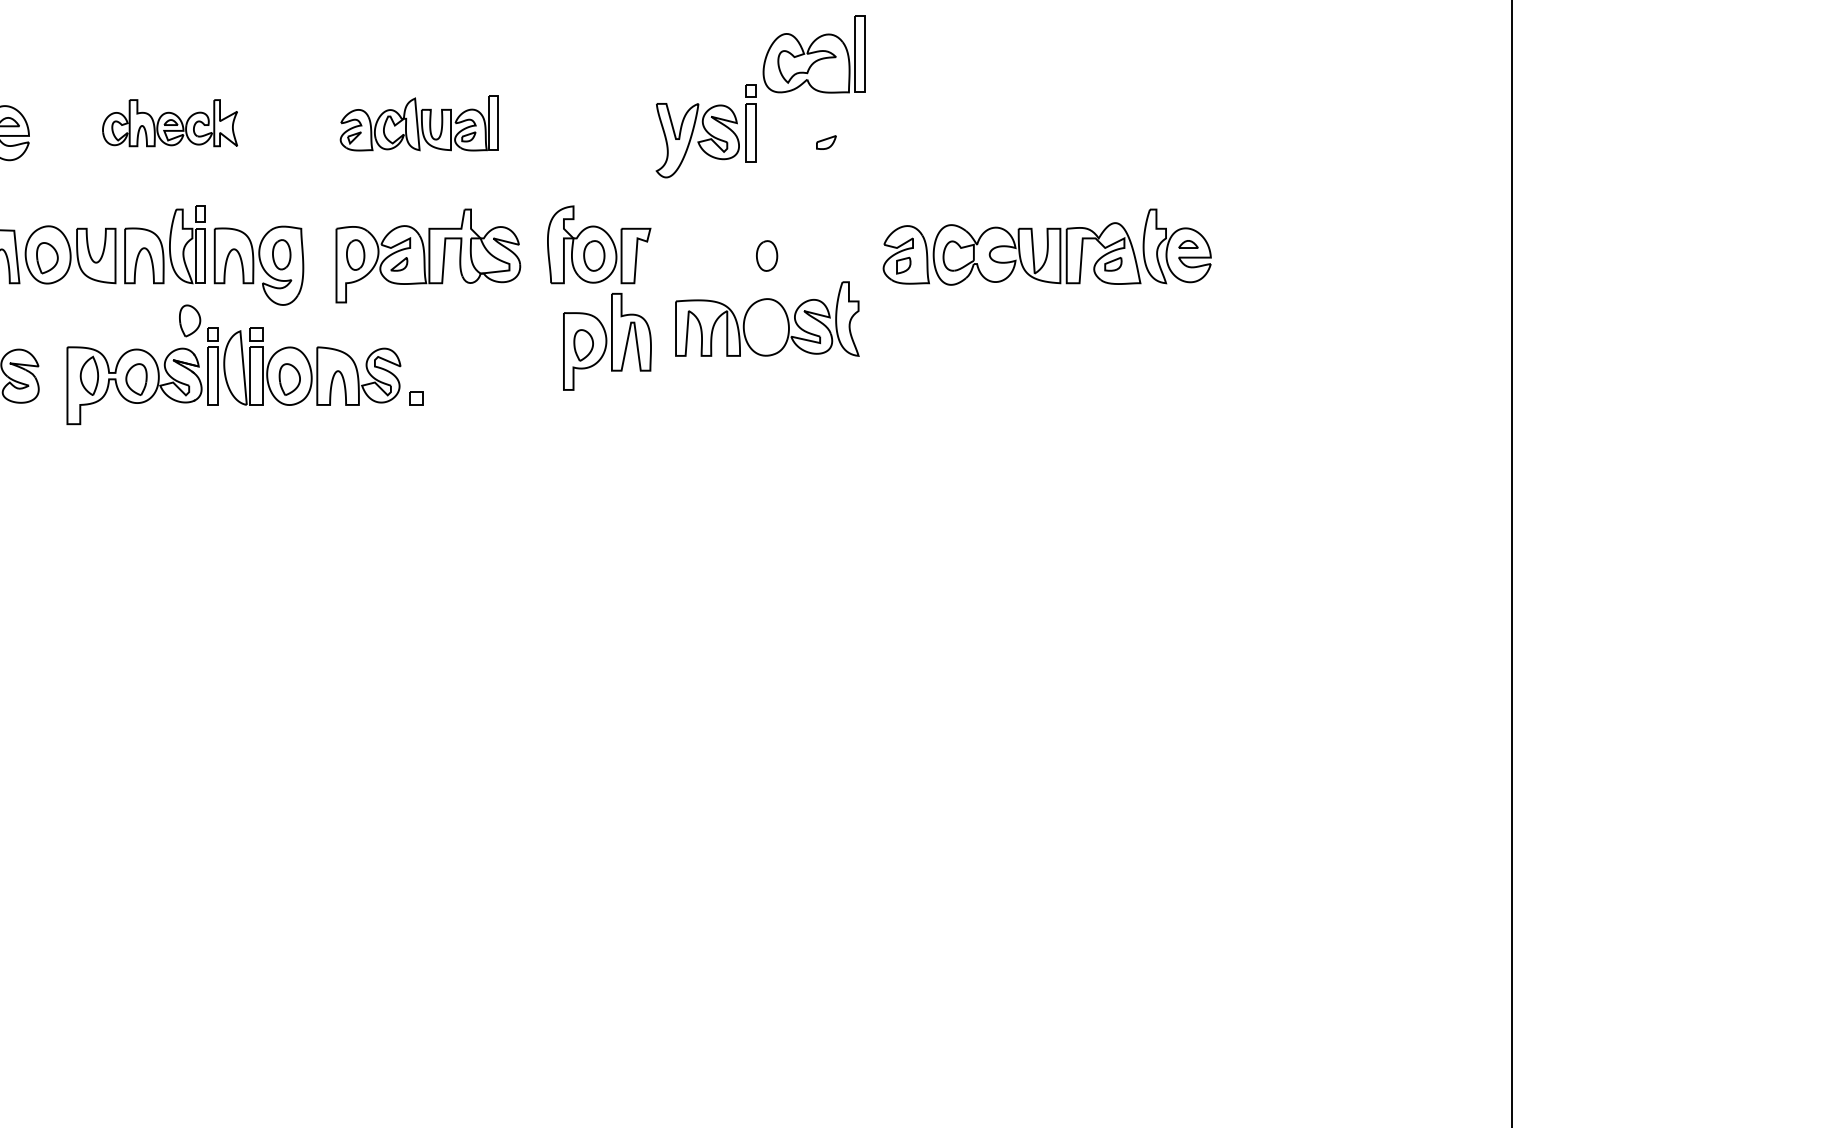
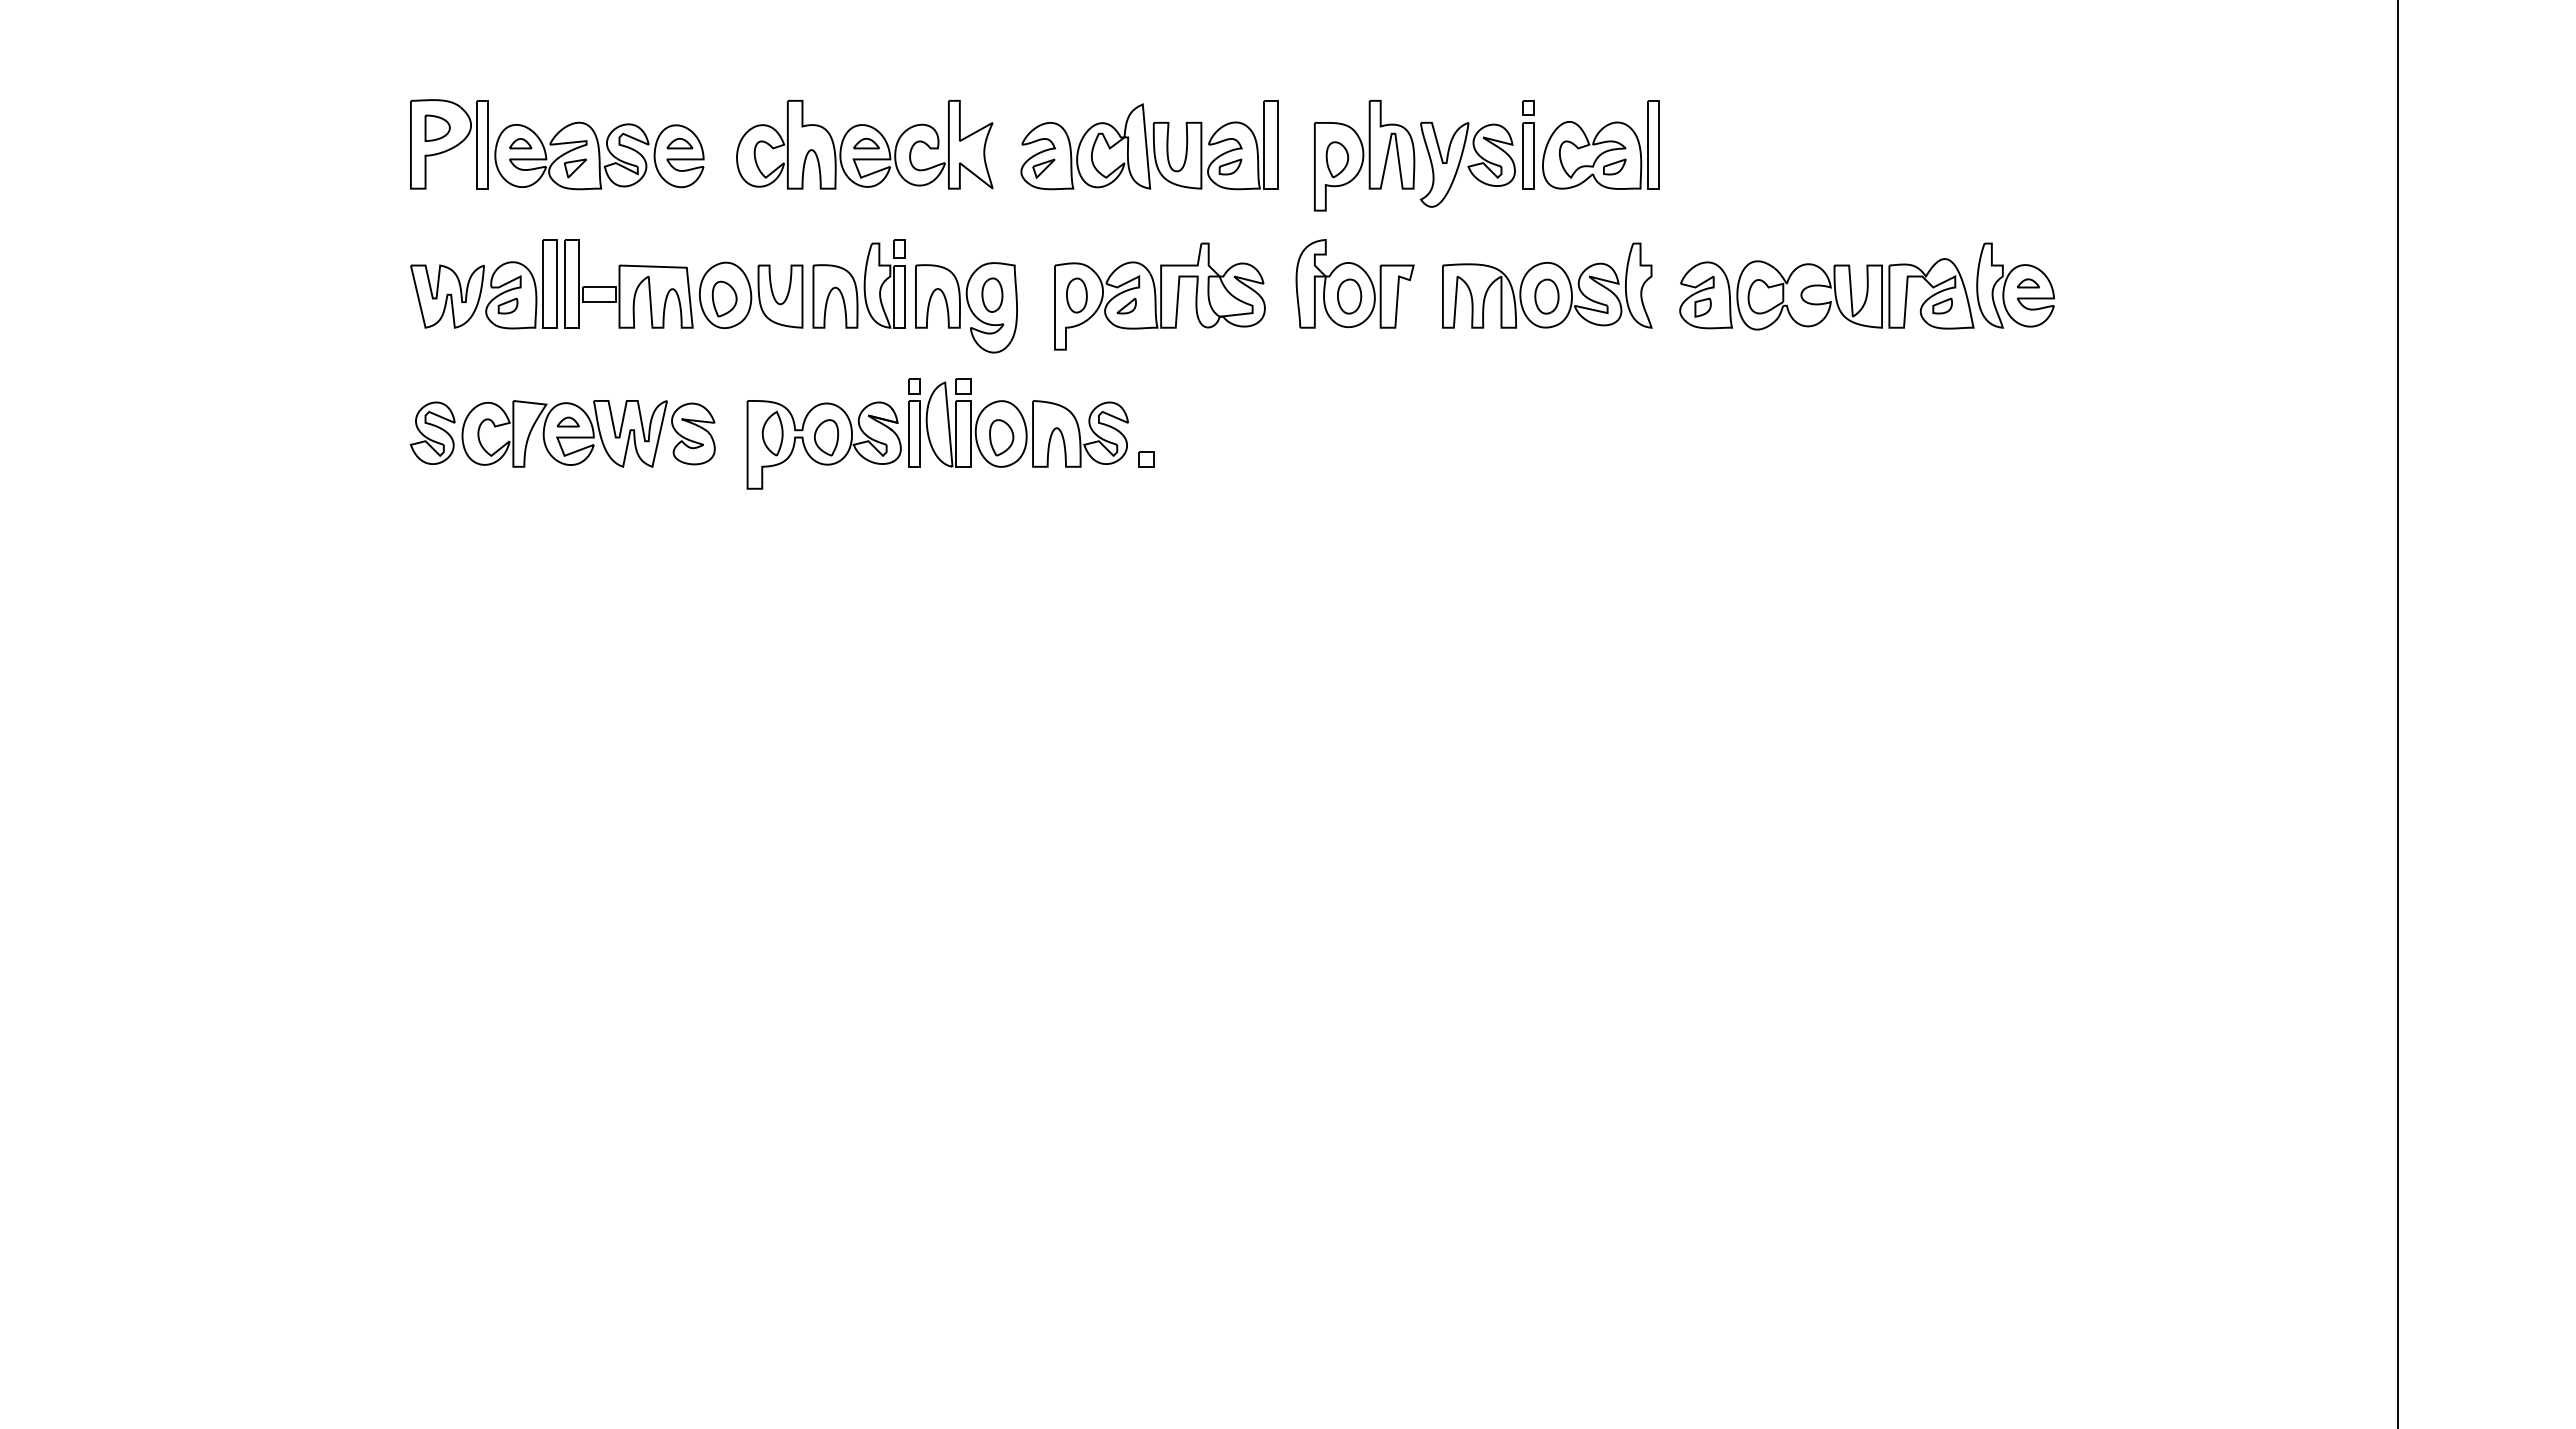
part: (813, 53) -> (1600, 144), moved
part: (169, 122) -> (864, 144), size x1.67
part: (419, 123) -> (1149, 145), size x1.43
part: (767, 318) -> (1547, 285), moved
part: (189, 320) -> (887, 370), removed
part: (607, 341) -> (1364, 155), moved

